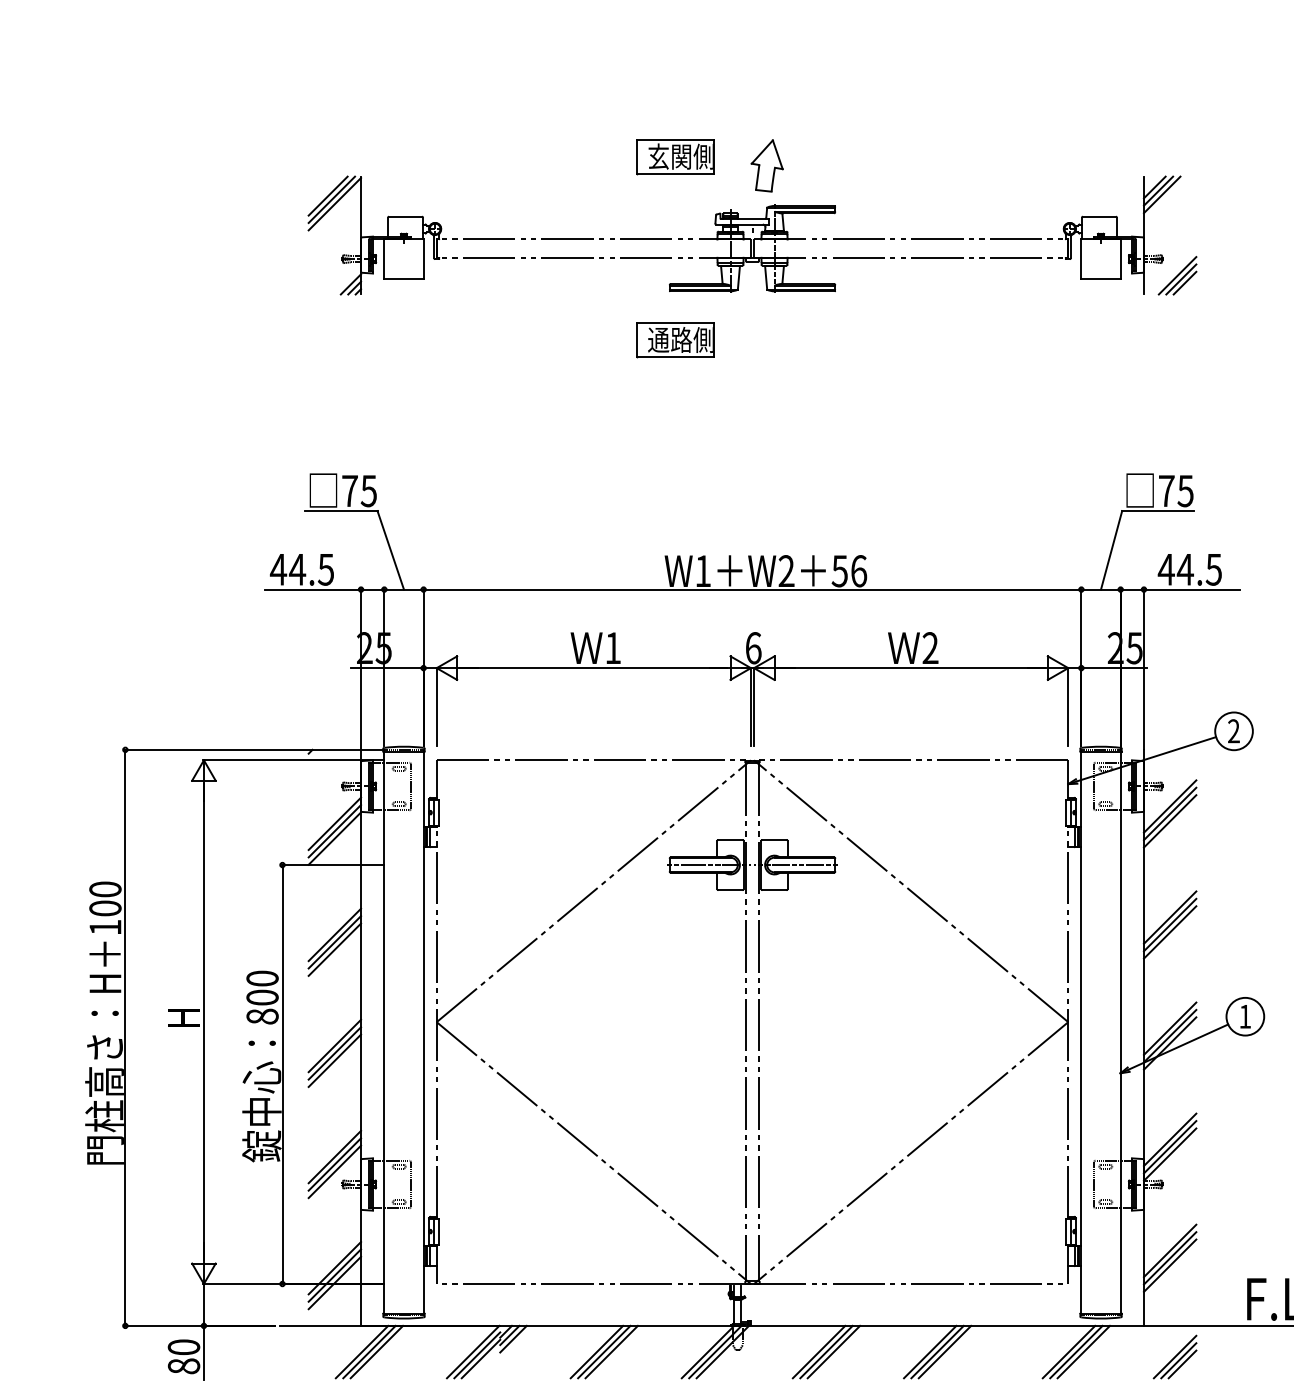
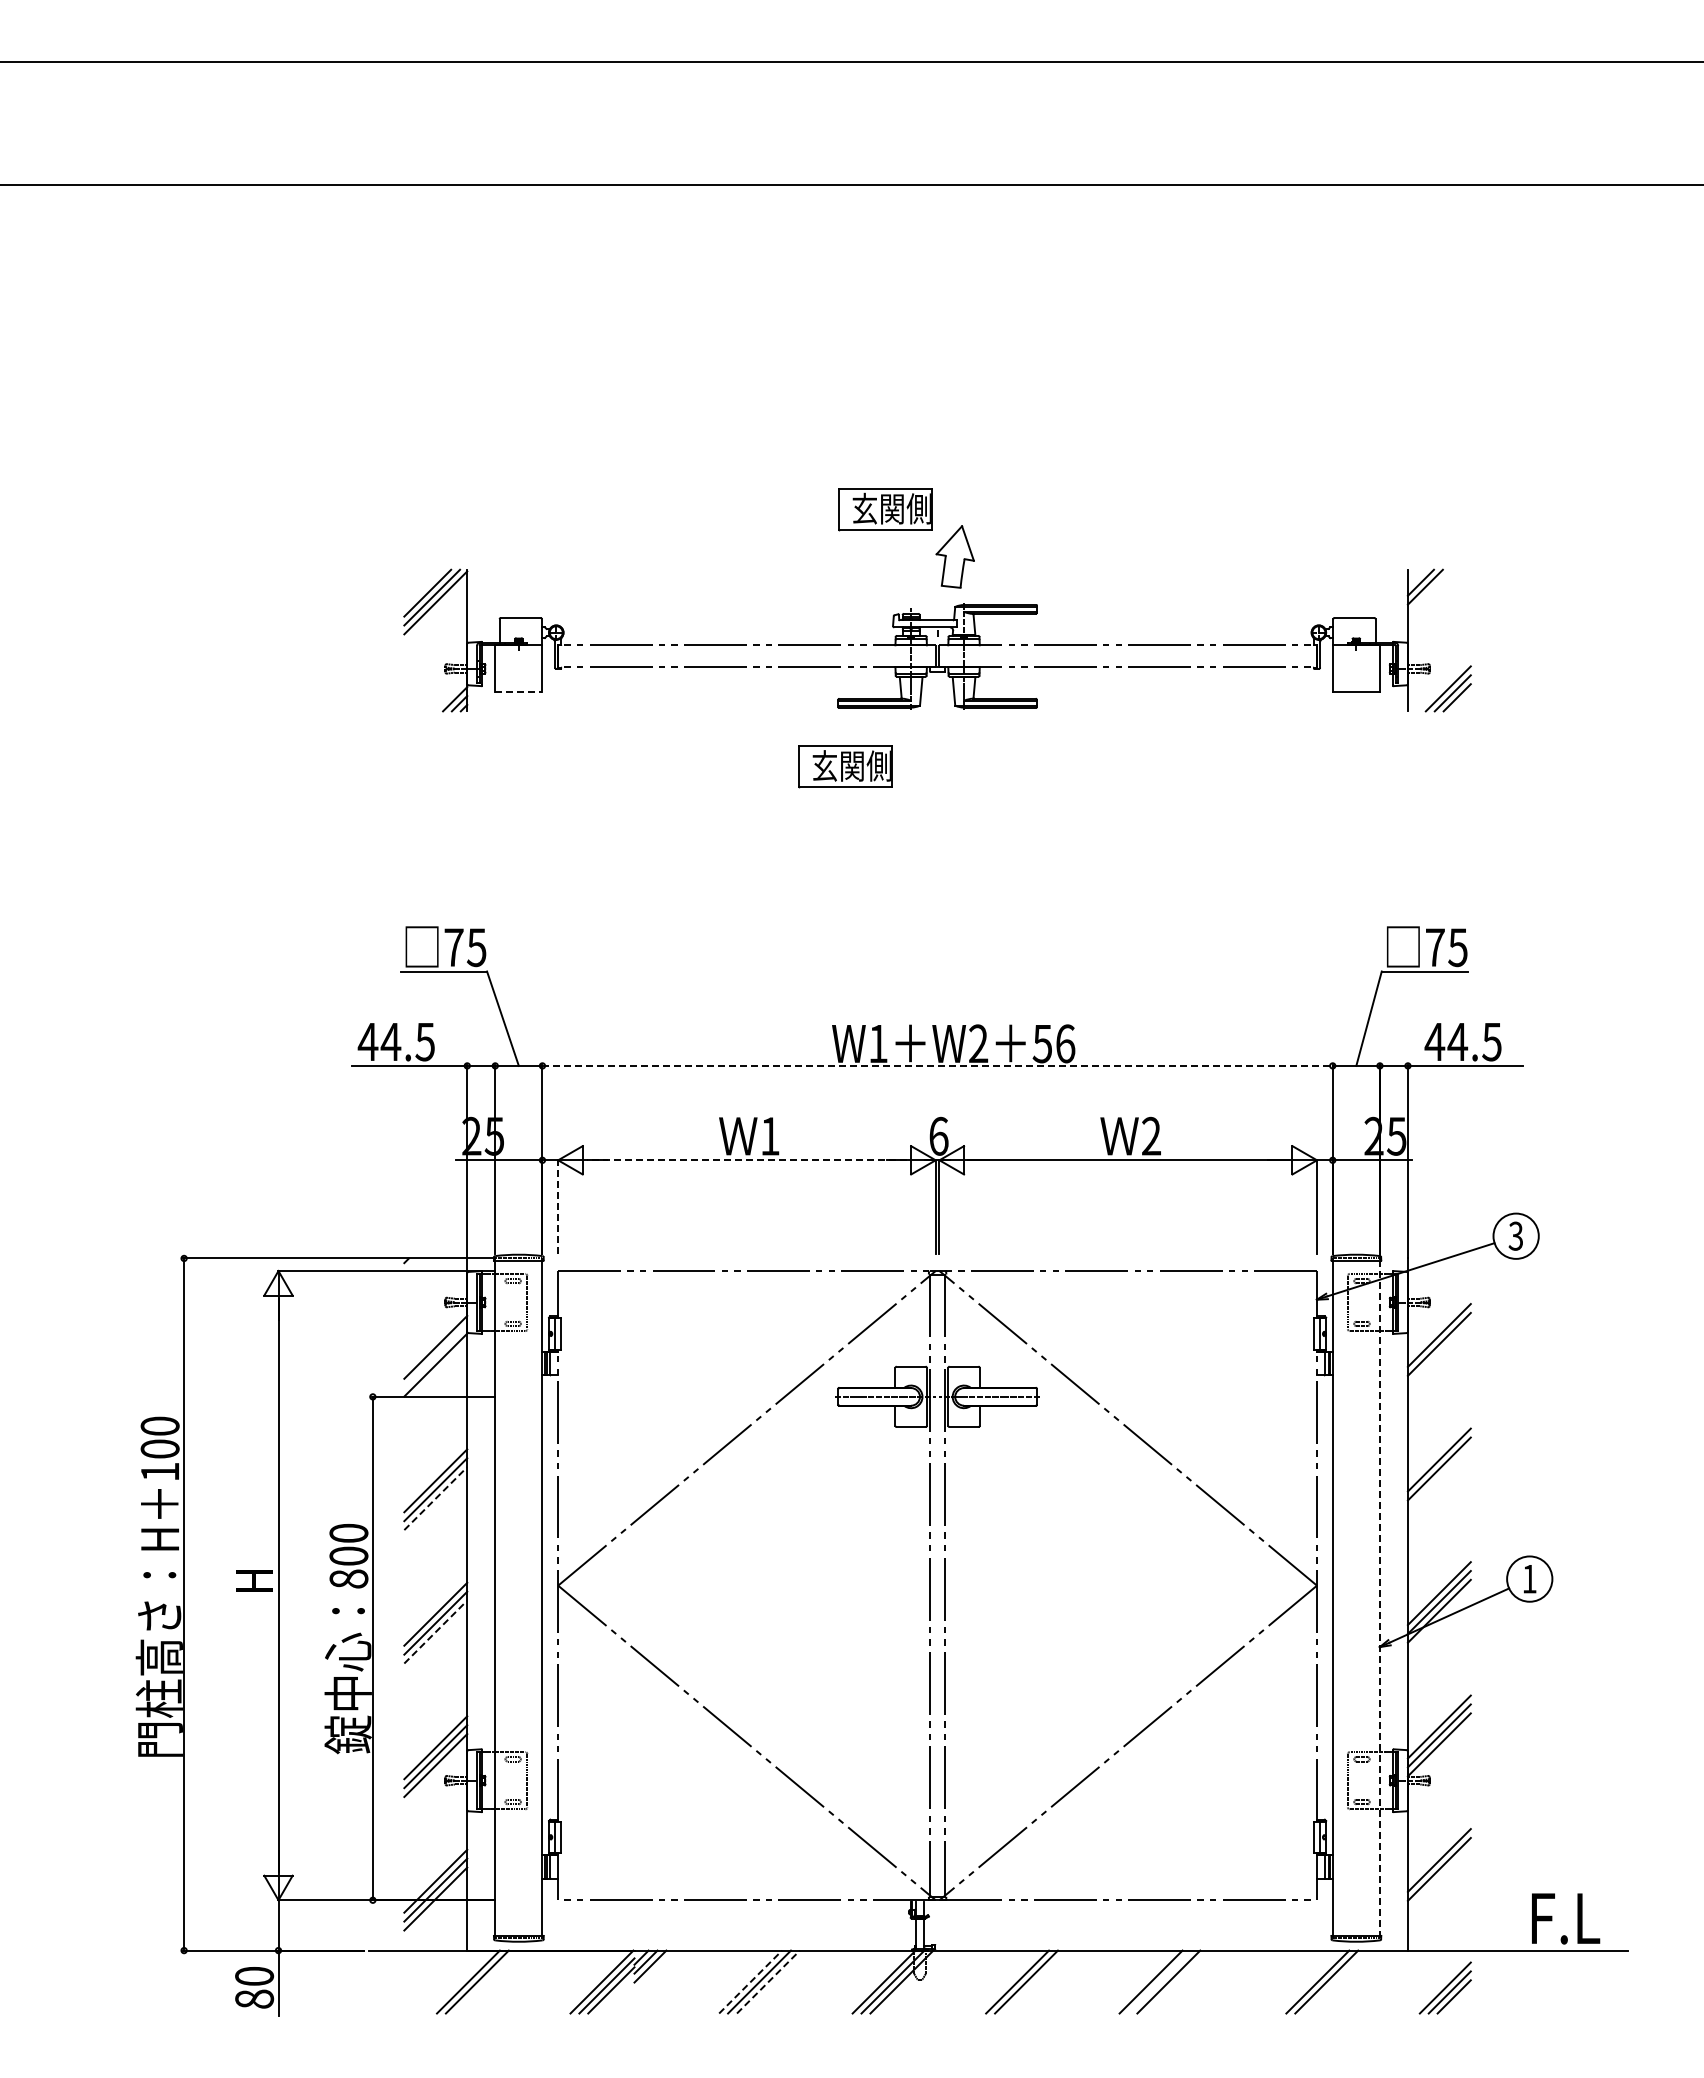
part: (675, 157) -> (885, 509), moved
line: (1161, 194) -> (1429, 591), removed
line: (403, 278) -> (518, 692), solid -> dashed
text: (670, 339) -> (838, 765), 通路側 -> 玄関側
line: (753, 589) -> (938, 1065), solid -> dashed
line: (593, 668) -> (746, 1160), solid -> dashed
line: (436, 706) -> (558, 1206), solid -> dashed
text: (1233, 731) -> (1515, 1236), 2 -> 3
line: (1169, 806) -> (1438, 1326), removed
line: (334, 830) -> (435, 1355), removed
line: (1169, 932) -> (1438, 1477), removed
line: (335, 949) -> (436, 1498), solid -> dashed
line: (1120, 1033) -> (1379, 1599), solid -> dashed
line: (335, 1060) -> (436, 1631), solid -> dashed
line: (1169, 1265) -> (1438, 1877), removed
line: (376, 1351) -> (485, 1981), removed
line: (597, 1351) -> (751, 1981), solid -> dashed
line: (611, 1351) -> (768, 1981), solid -> dashed
line: (833, 1351) -> (1034, 1981), removed
line: (937, 1351) -> (1159, 1981), removed
line: (1083, 1351) -> (1335, 1981), removed

